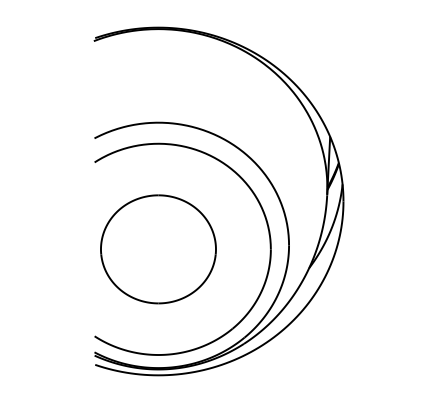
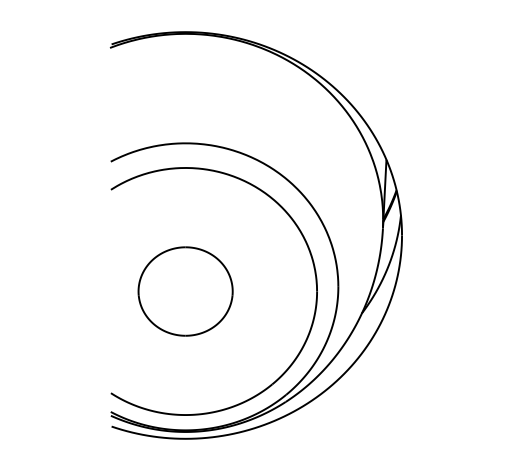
part: (158, 249) -> (185, 291), size x0.7

